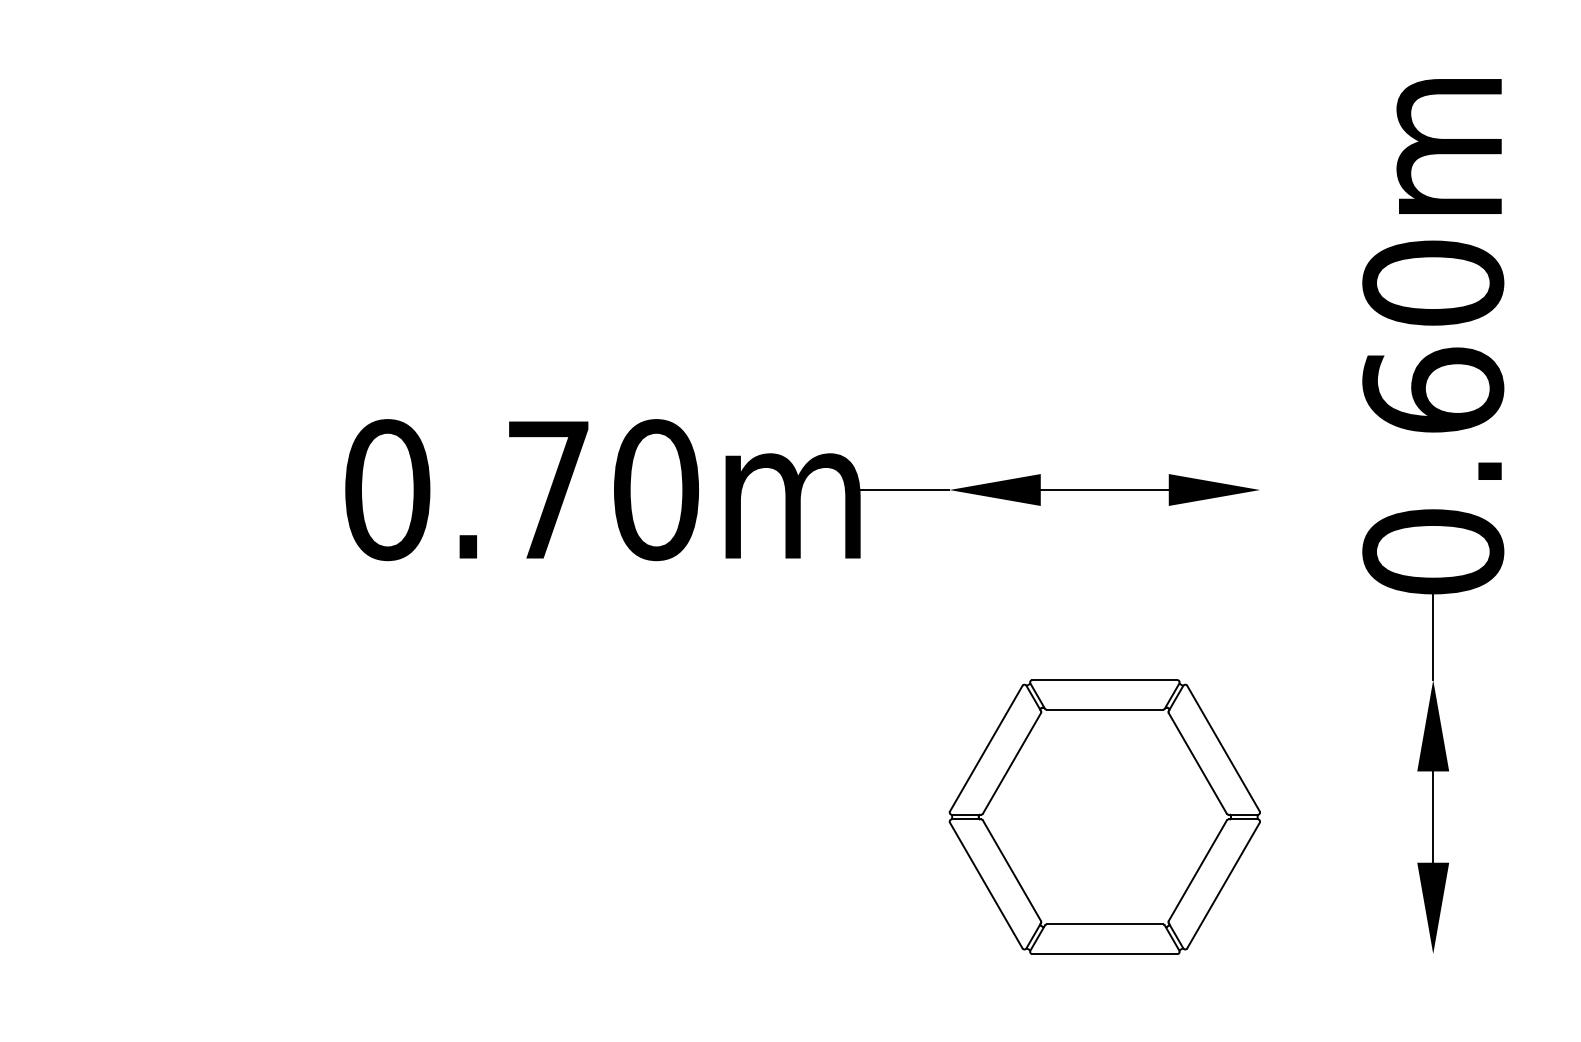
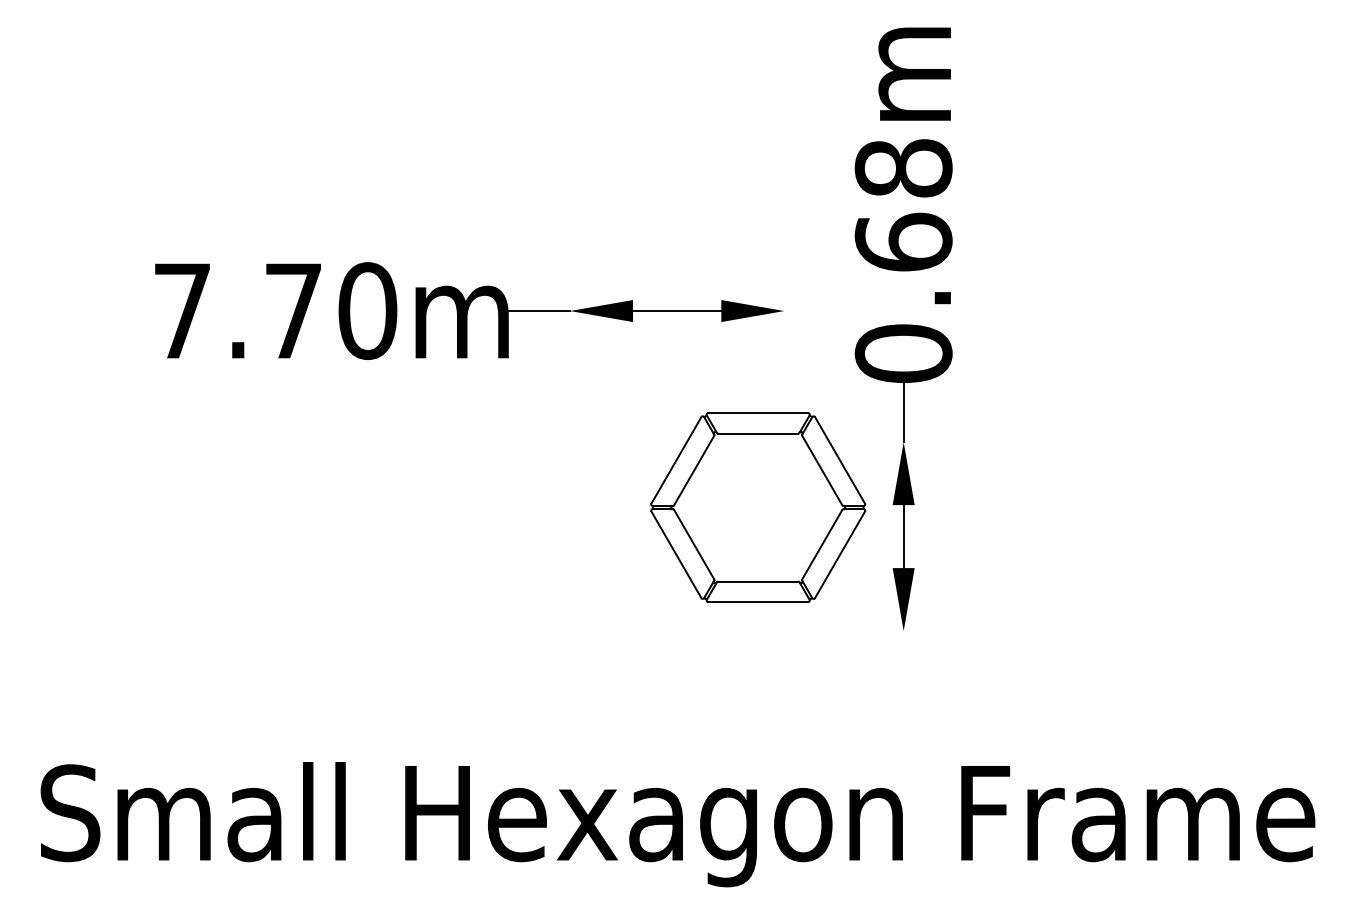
text: (1432, 283) -> (903, 168), 0.60m -> 0.68m
text: (387, 490) -> (182, 311), 0.70m -> 7.70m
part: (1105, 816) -> (758, 507), moved

